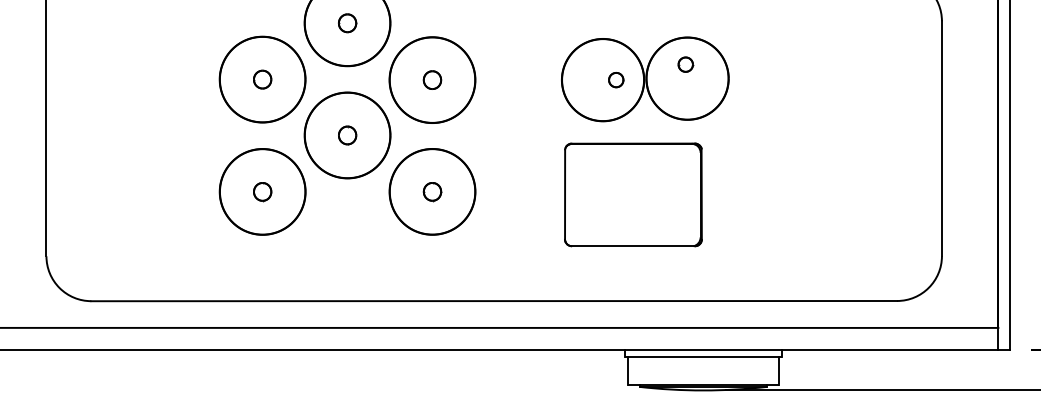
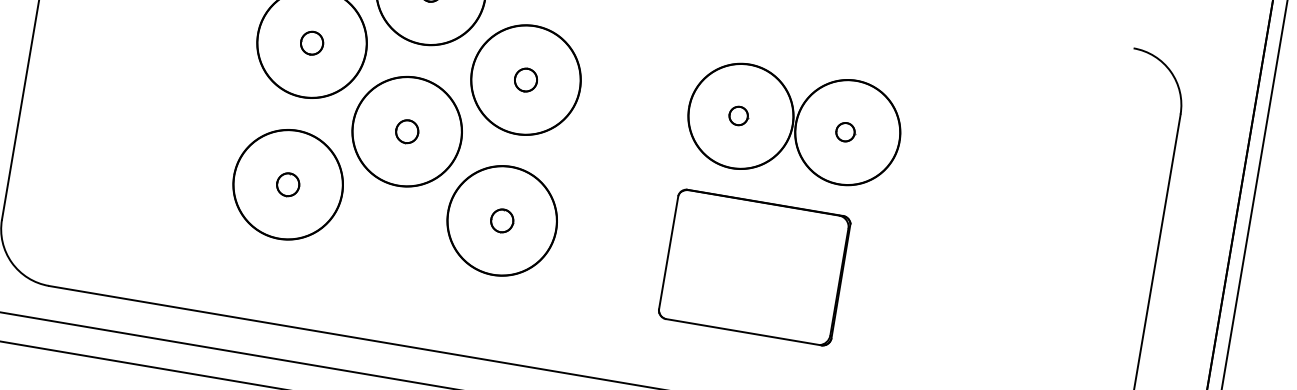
part: (685, 64) -> (845, 131), moved
part: (616, 80) -> (738, 116), moved

